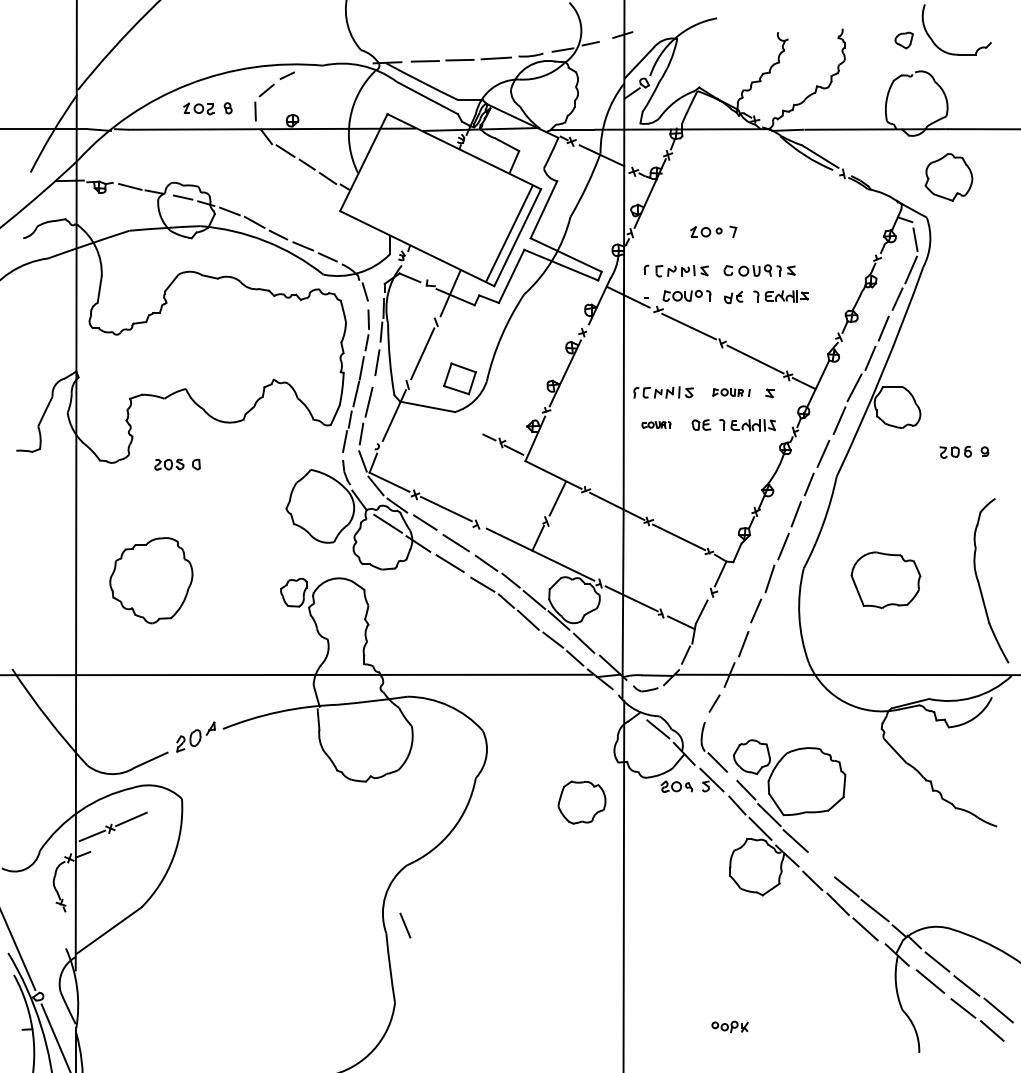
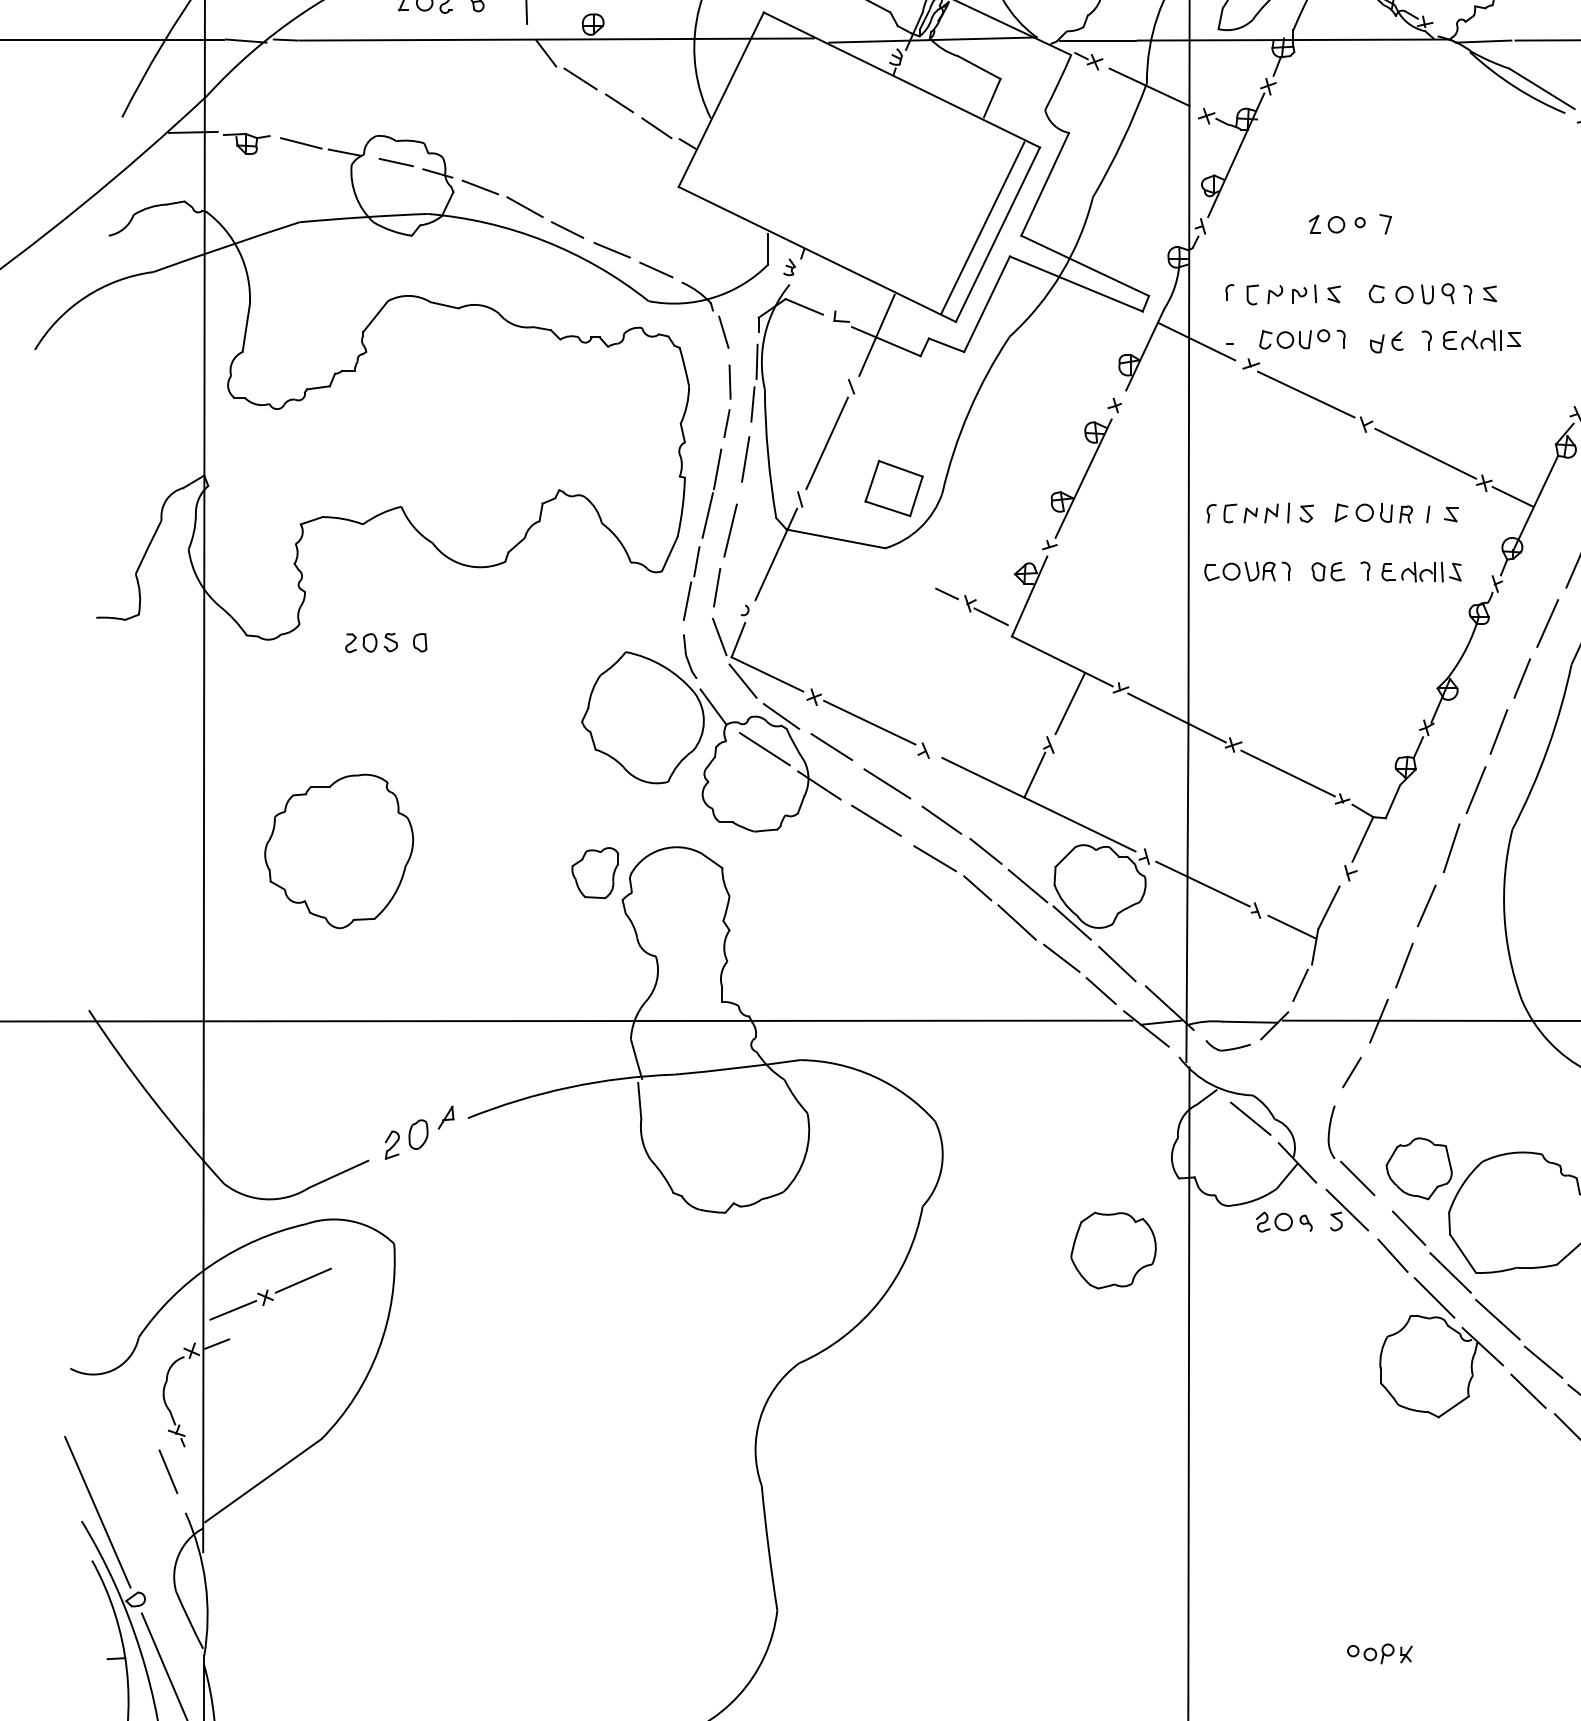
part: (731, 392) -> (1382, 513), size x1.43
part: (656, 424) -> (1247, 570), size x1.67
line: (820, 864) -> (1542, 1361), added
line: (405, 925) -> (168, 1471), moved

